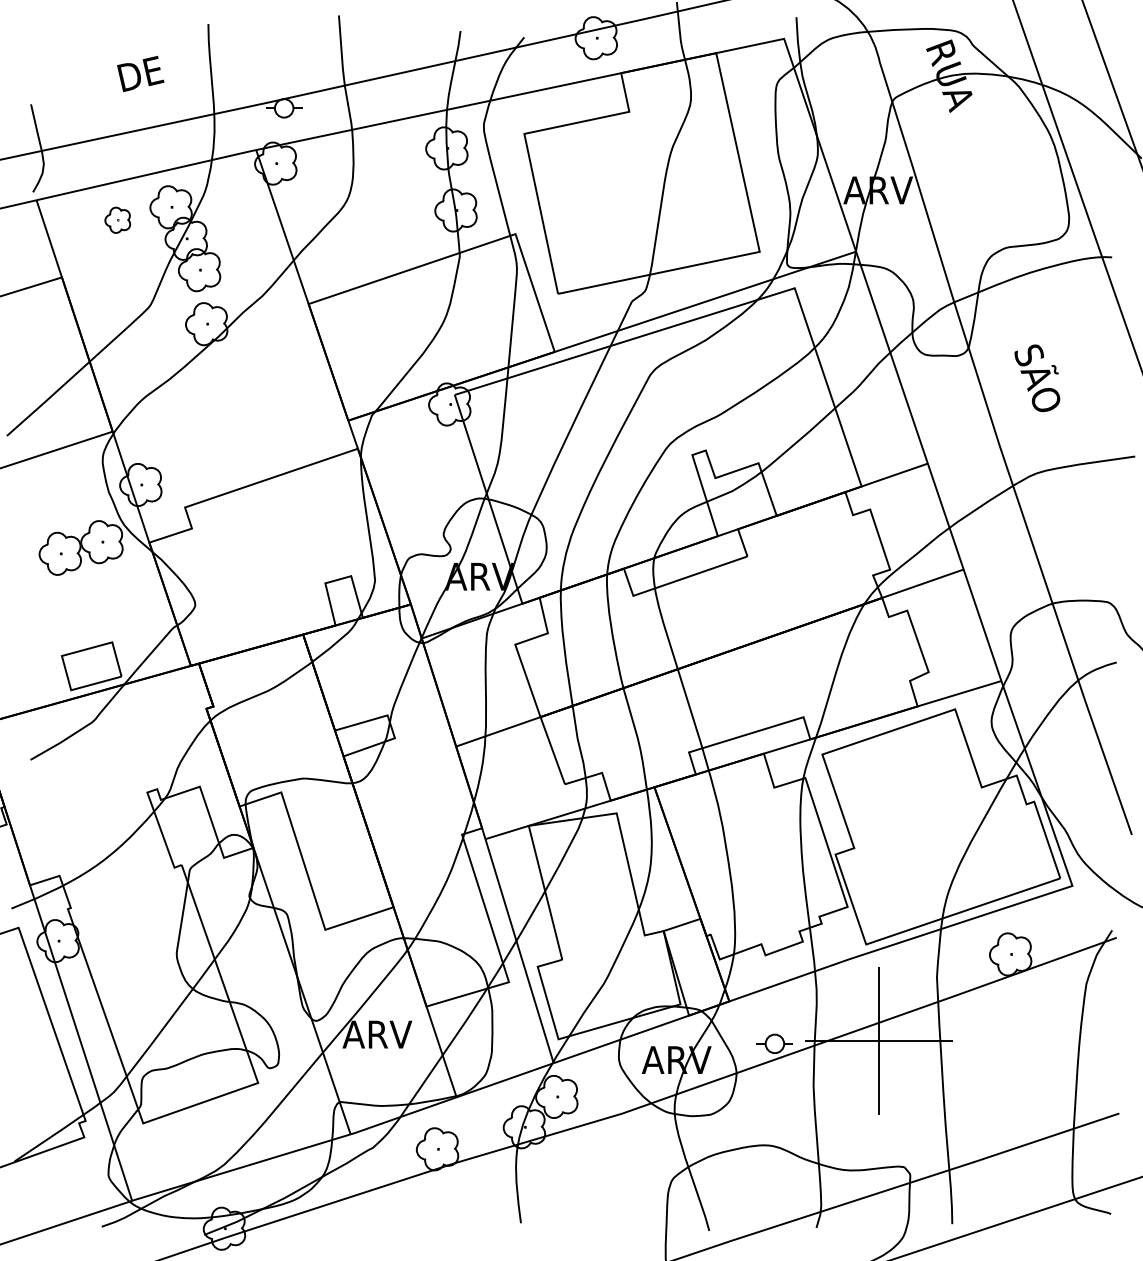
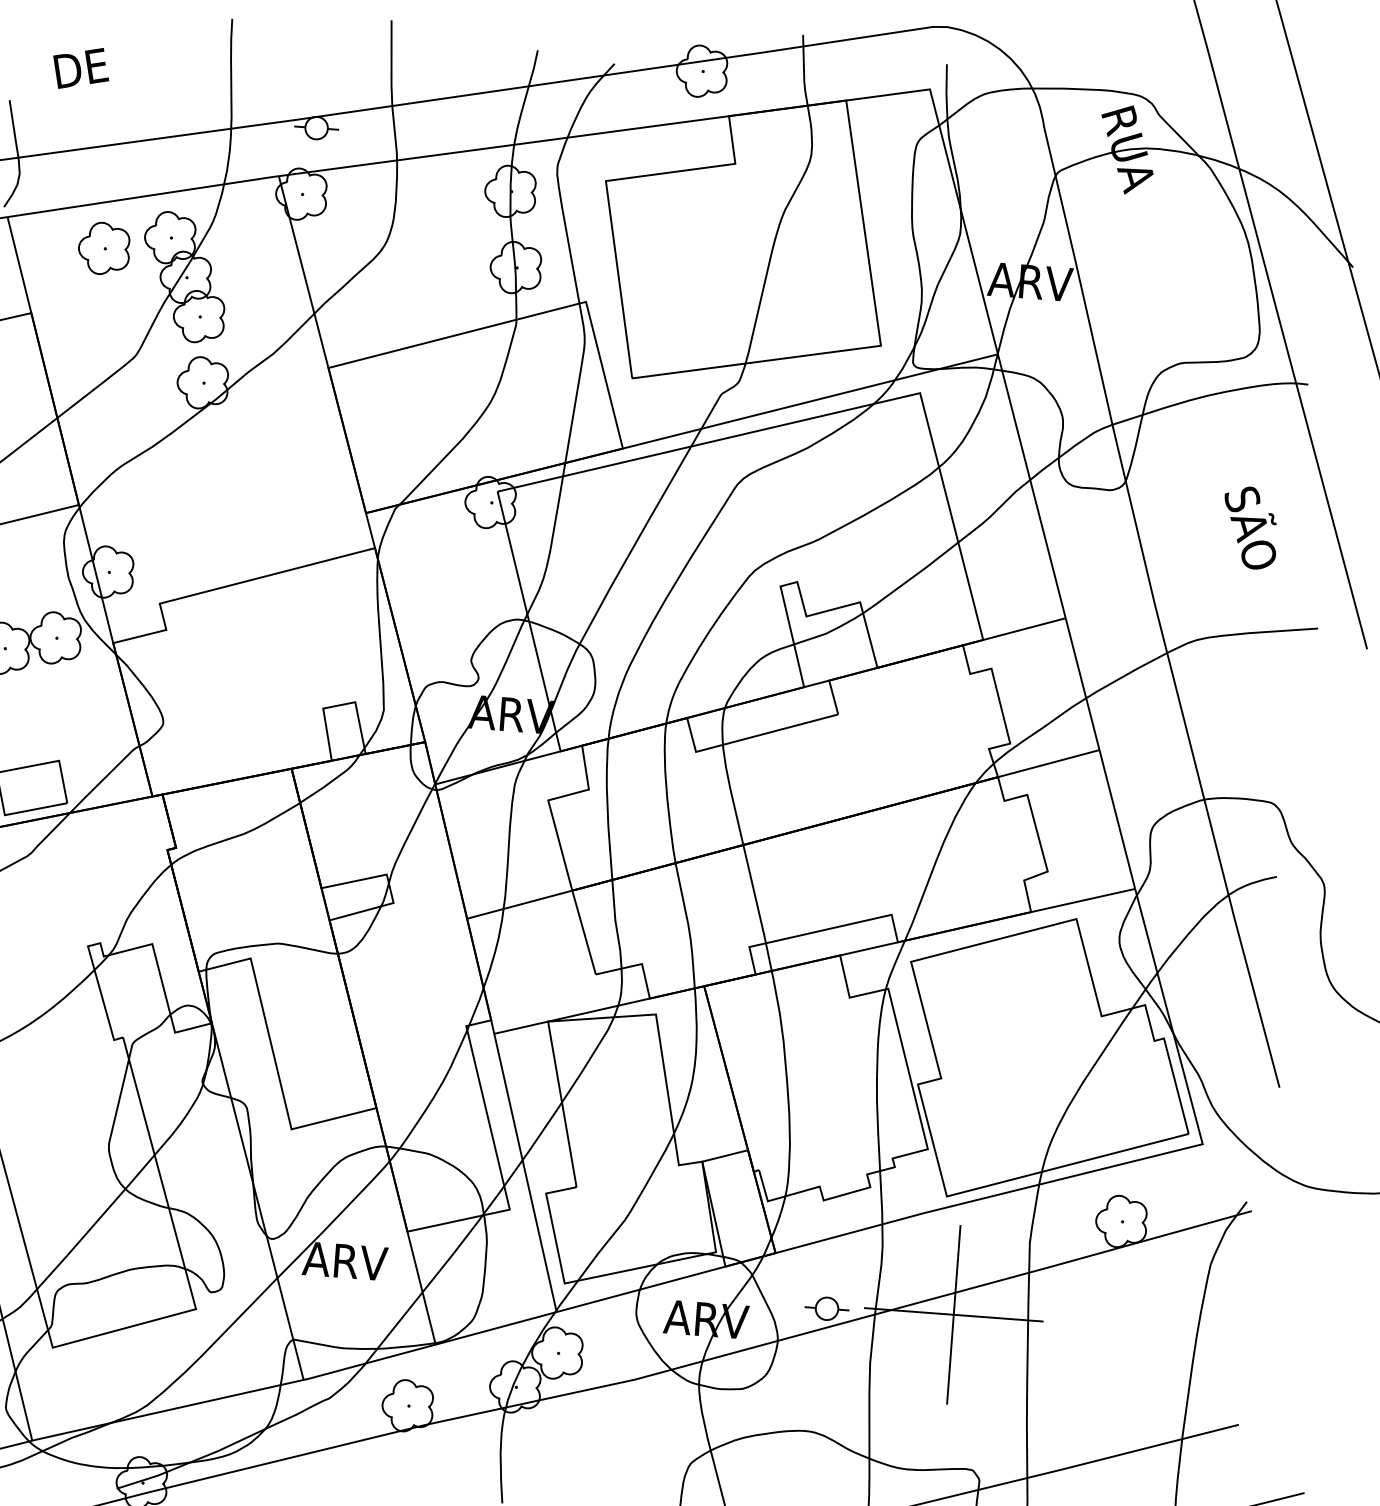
text: (140, 73) -> (80, 67), moved
part: (117, 220) -> (103, 249), size x1.67
text: (1037, 378) -> (1250, 528), moved

